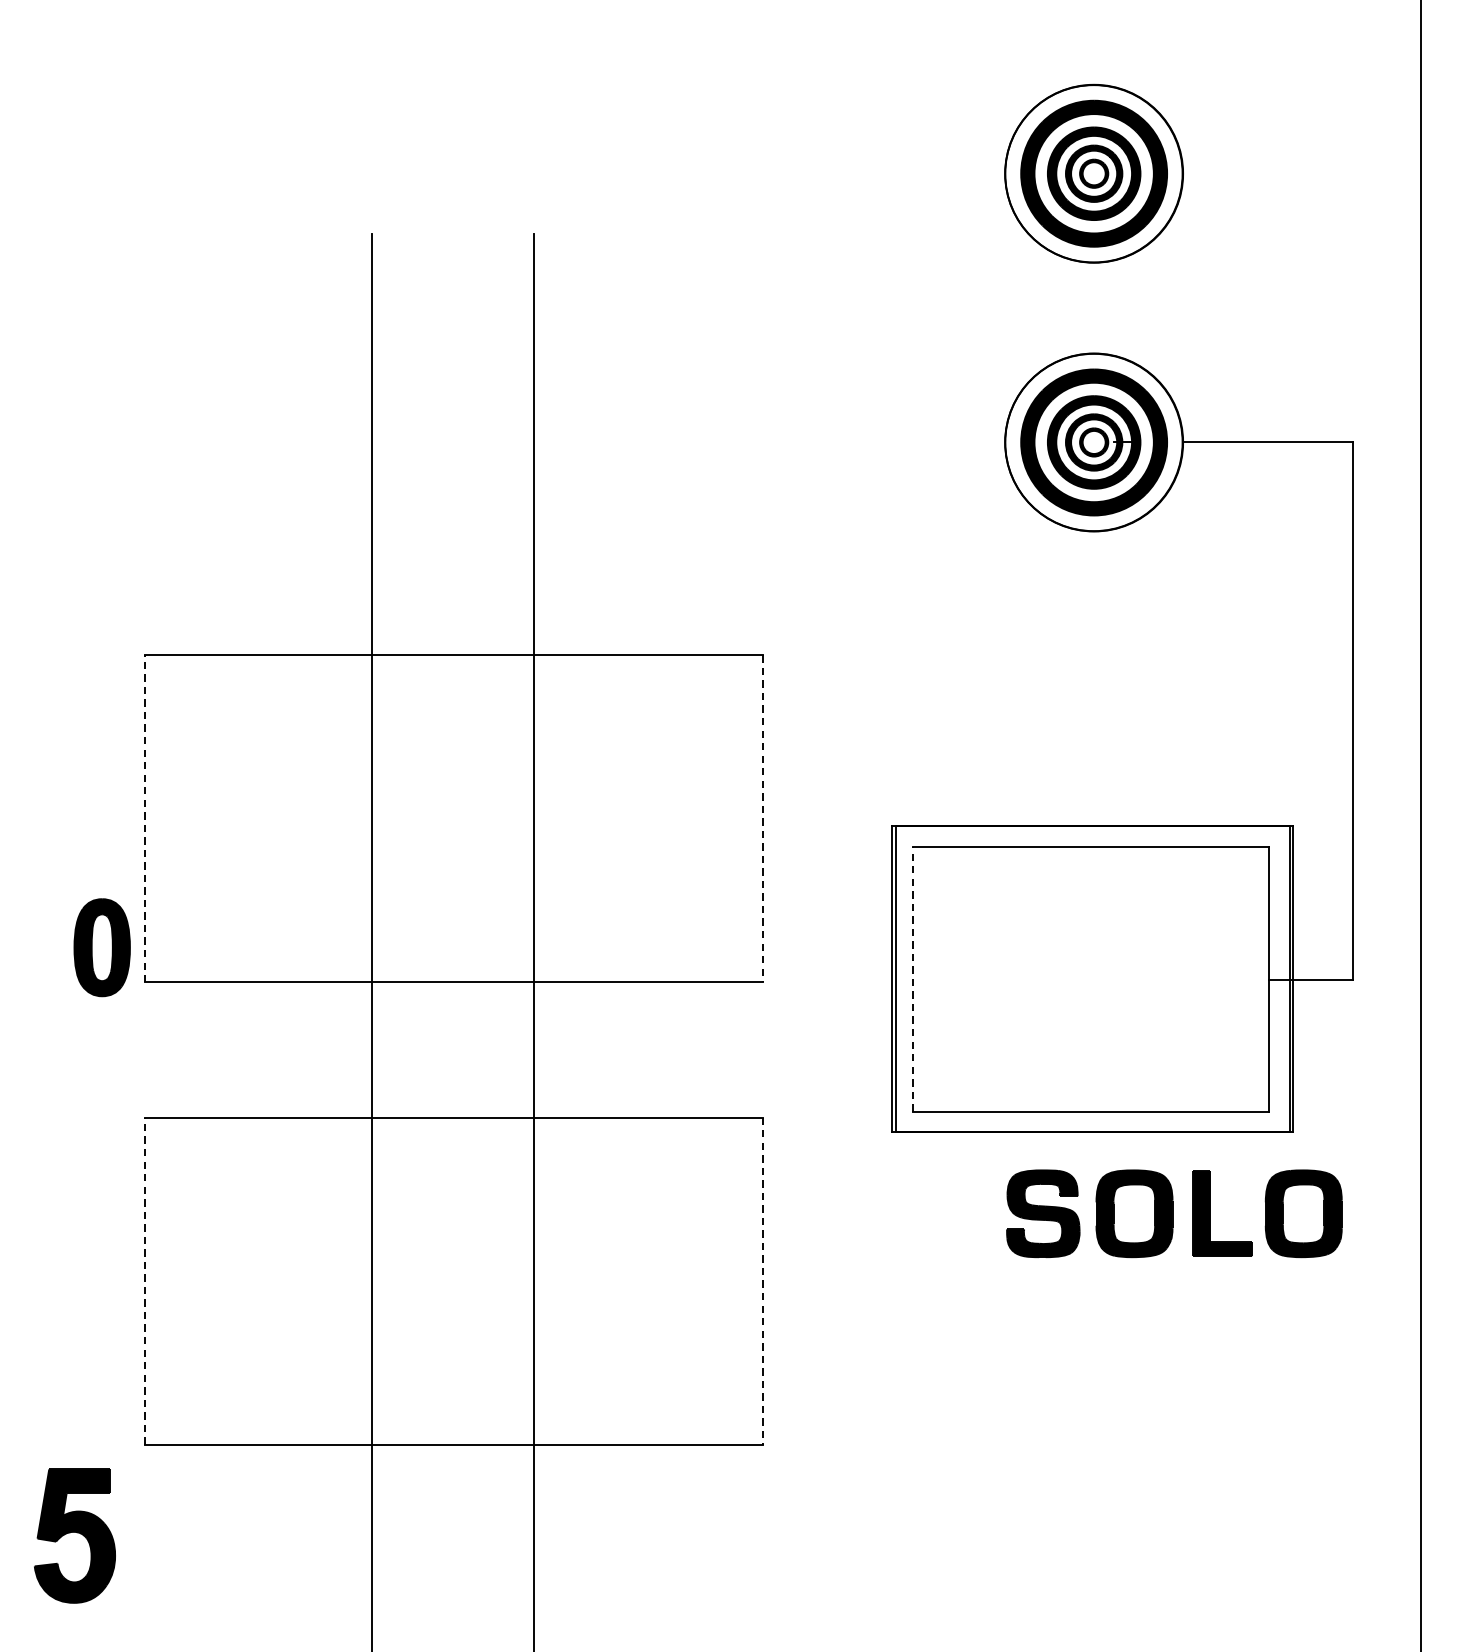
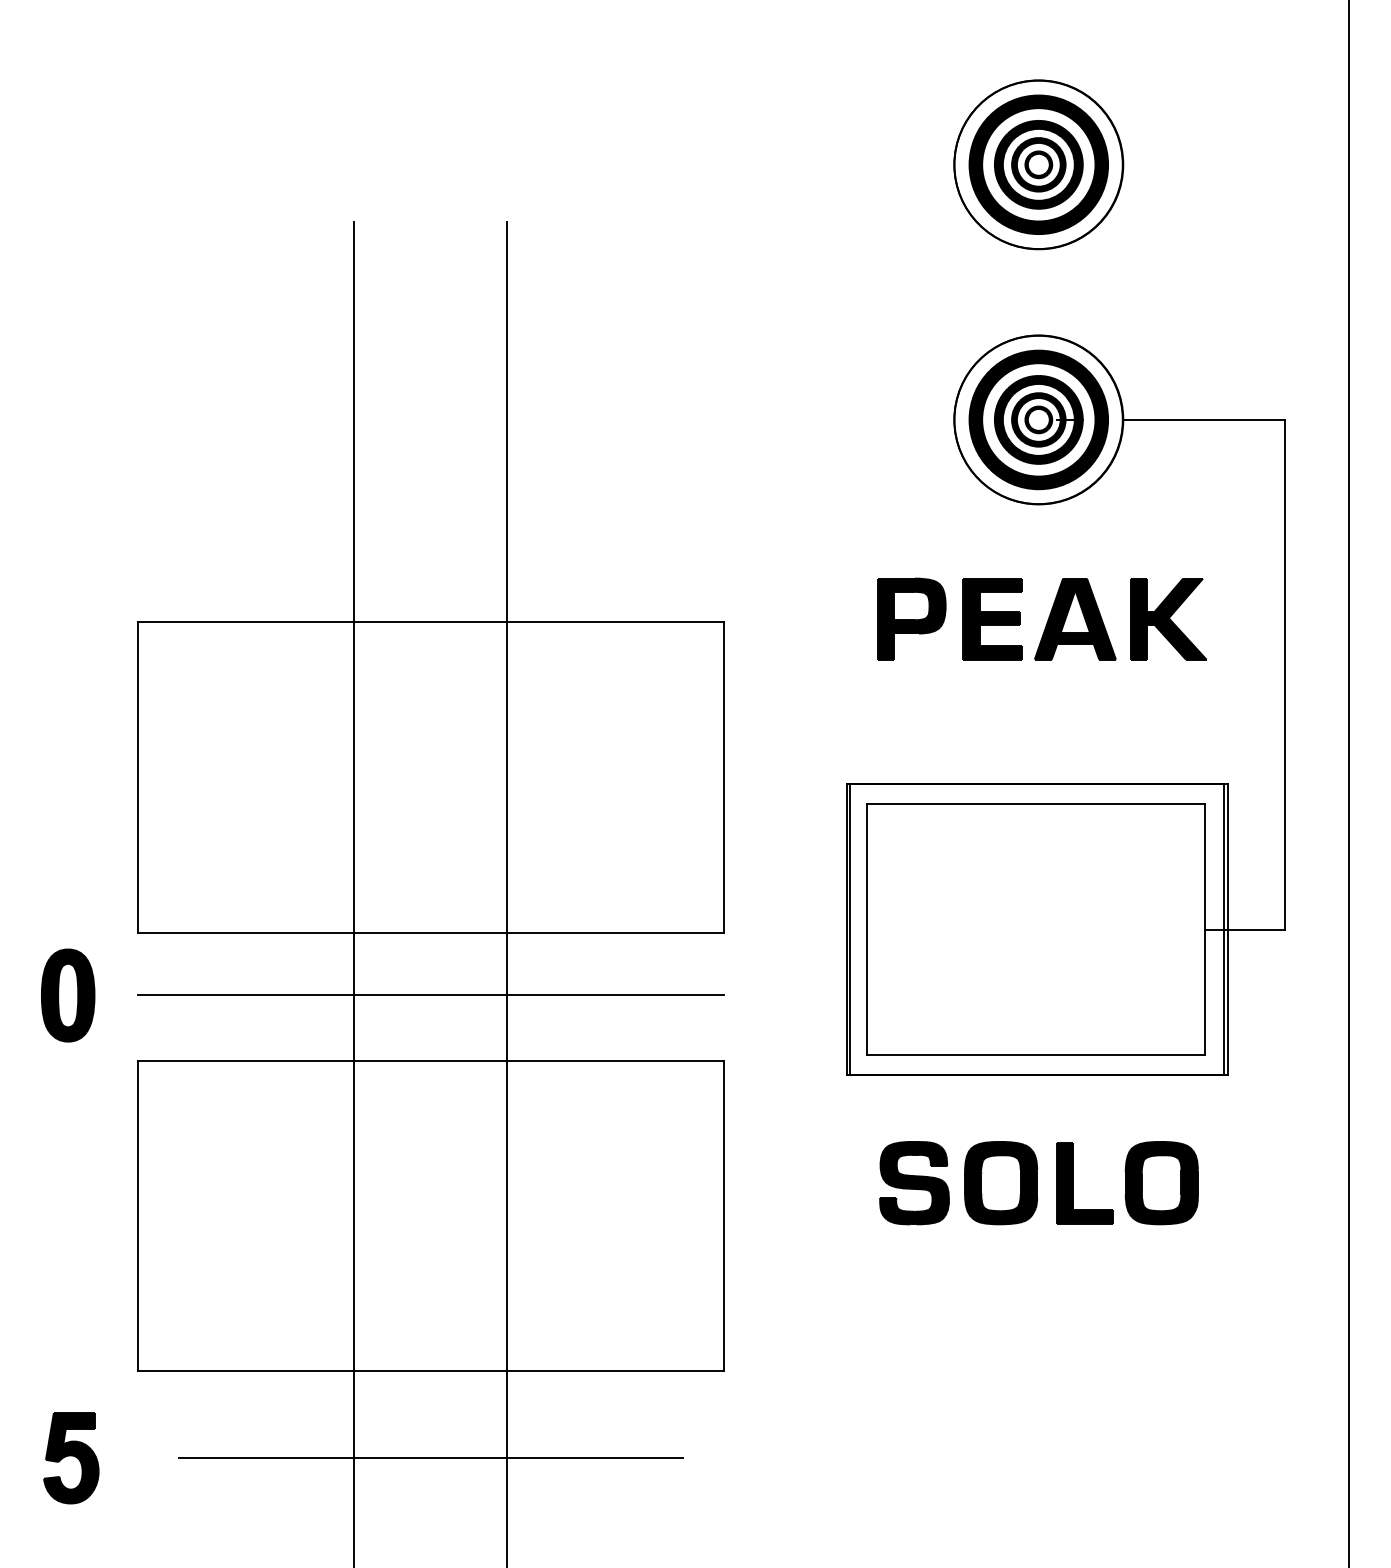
part: (1103, 652) -> (1047, 619), added
line: (144, 818) -> (137, 776), dashed -> solid
line: (763, 819) -> (724, 777), dashed -> solid
part: (102, 947) -> (68, 995), moved
line: (912, 979) -> (866, 929), dashed -> solid
line: (453, 1048) -> (430, 995), added
part: (1173, 1214) -> (1038, 1183), moved
line: (144, 1280) -> (137, 1215), dashed -> solid
line: (763, 1281) -> (724, 1216), dashed -> solid
line: (453, 1535) -> (430, 1457), added
part: (75, 1536) -> (71, 1458), size x0.71

